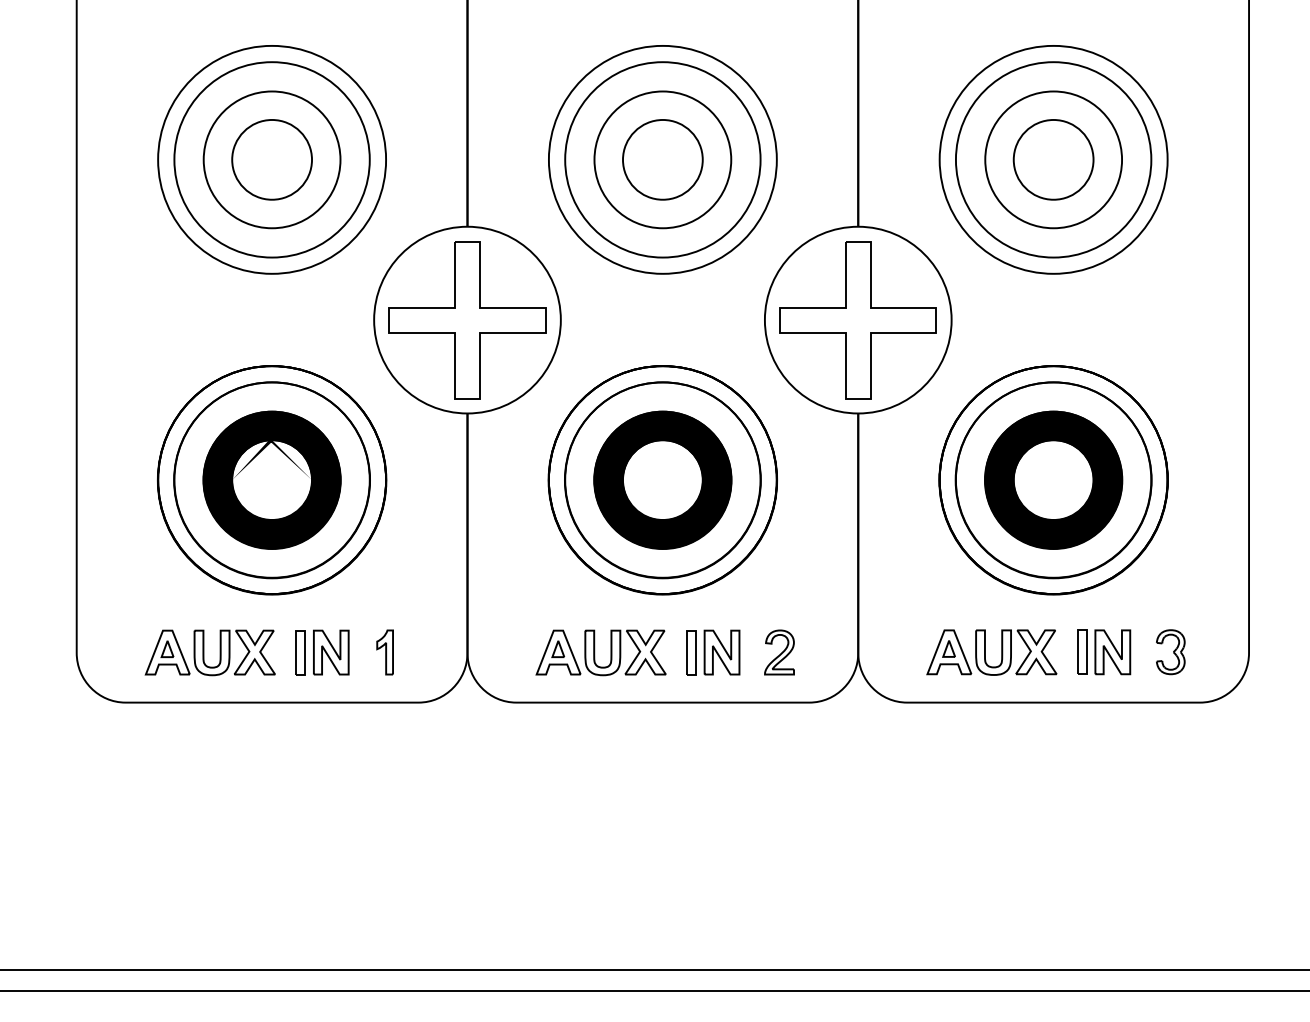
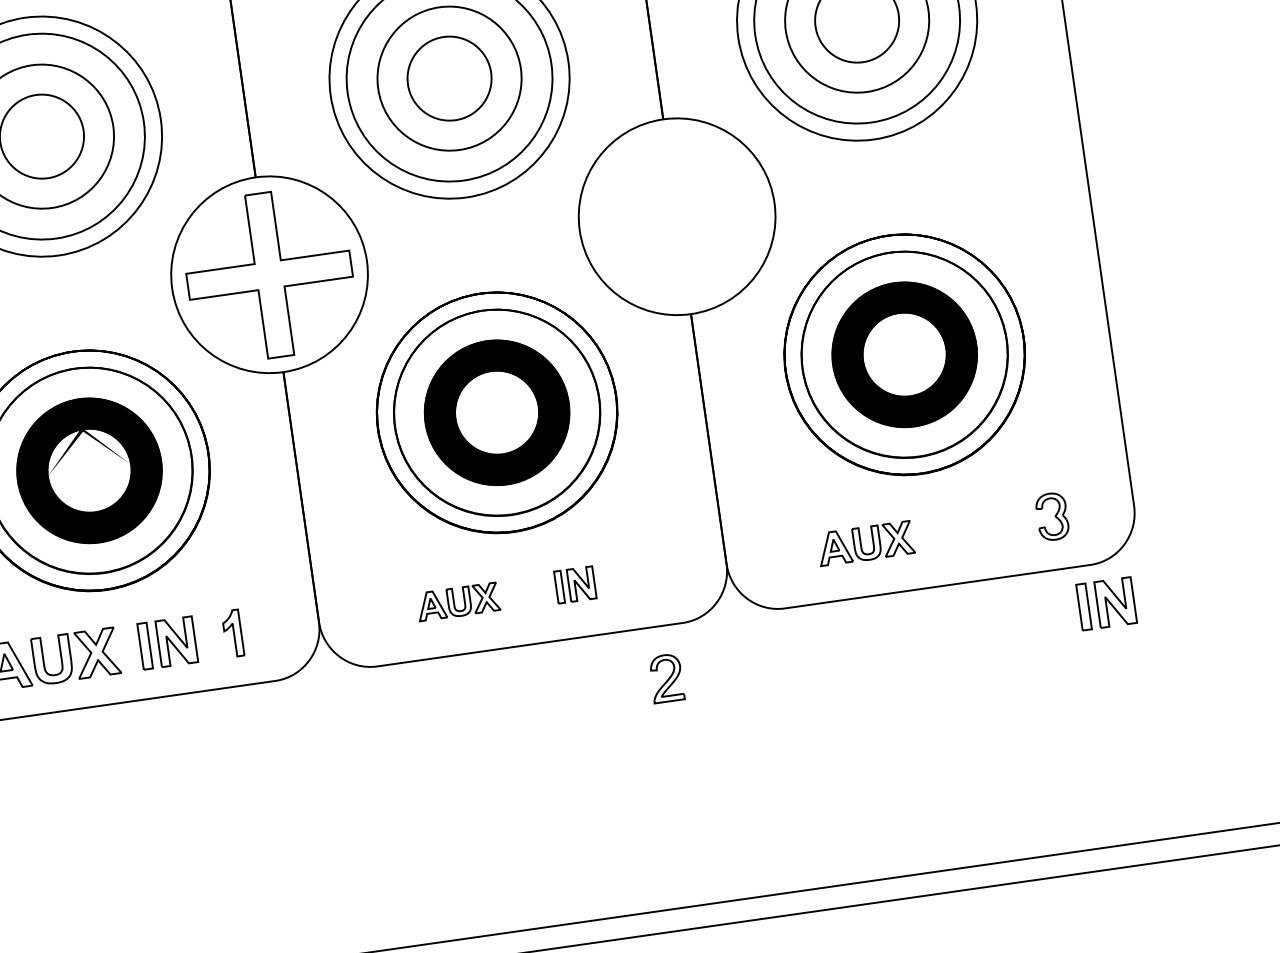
part: (857, 320) -> (676, 217), removed
part: (600, 652) -> (457, 601), size x0.6
part: (713, 652) -> (575, 584), size x0.7
part: (779, 652) -> (666, 678), moved
part: (991, 652) -> (865, 543), size x0.7
part: (1104, 652) -> (1107, 603), moved

